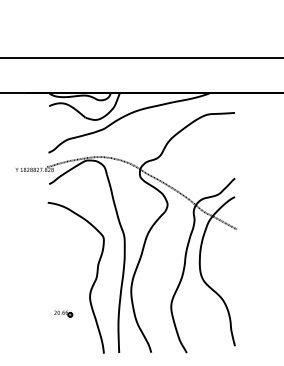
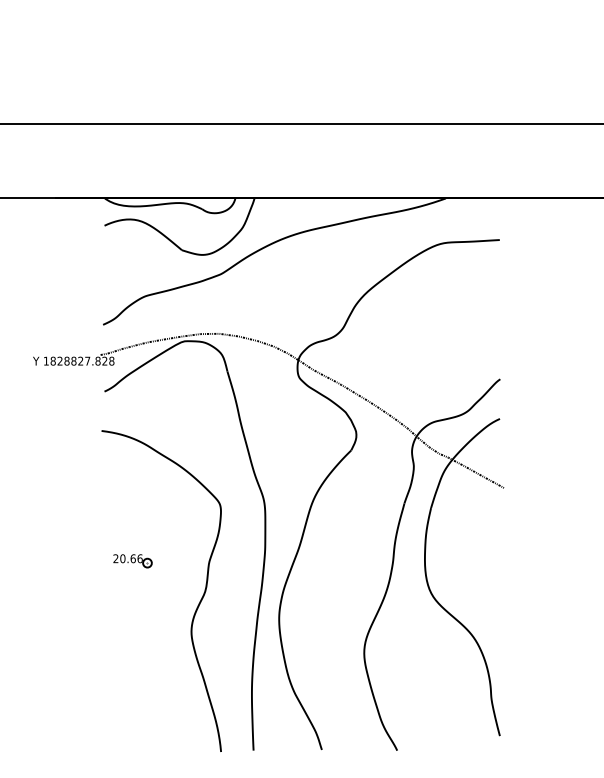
part: (63, 313) -> (132, 560), moved

